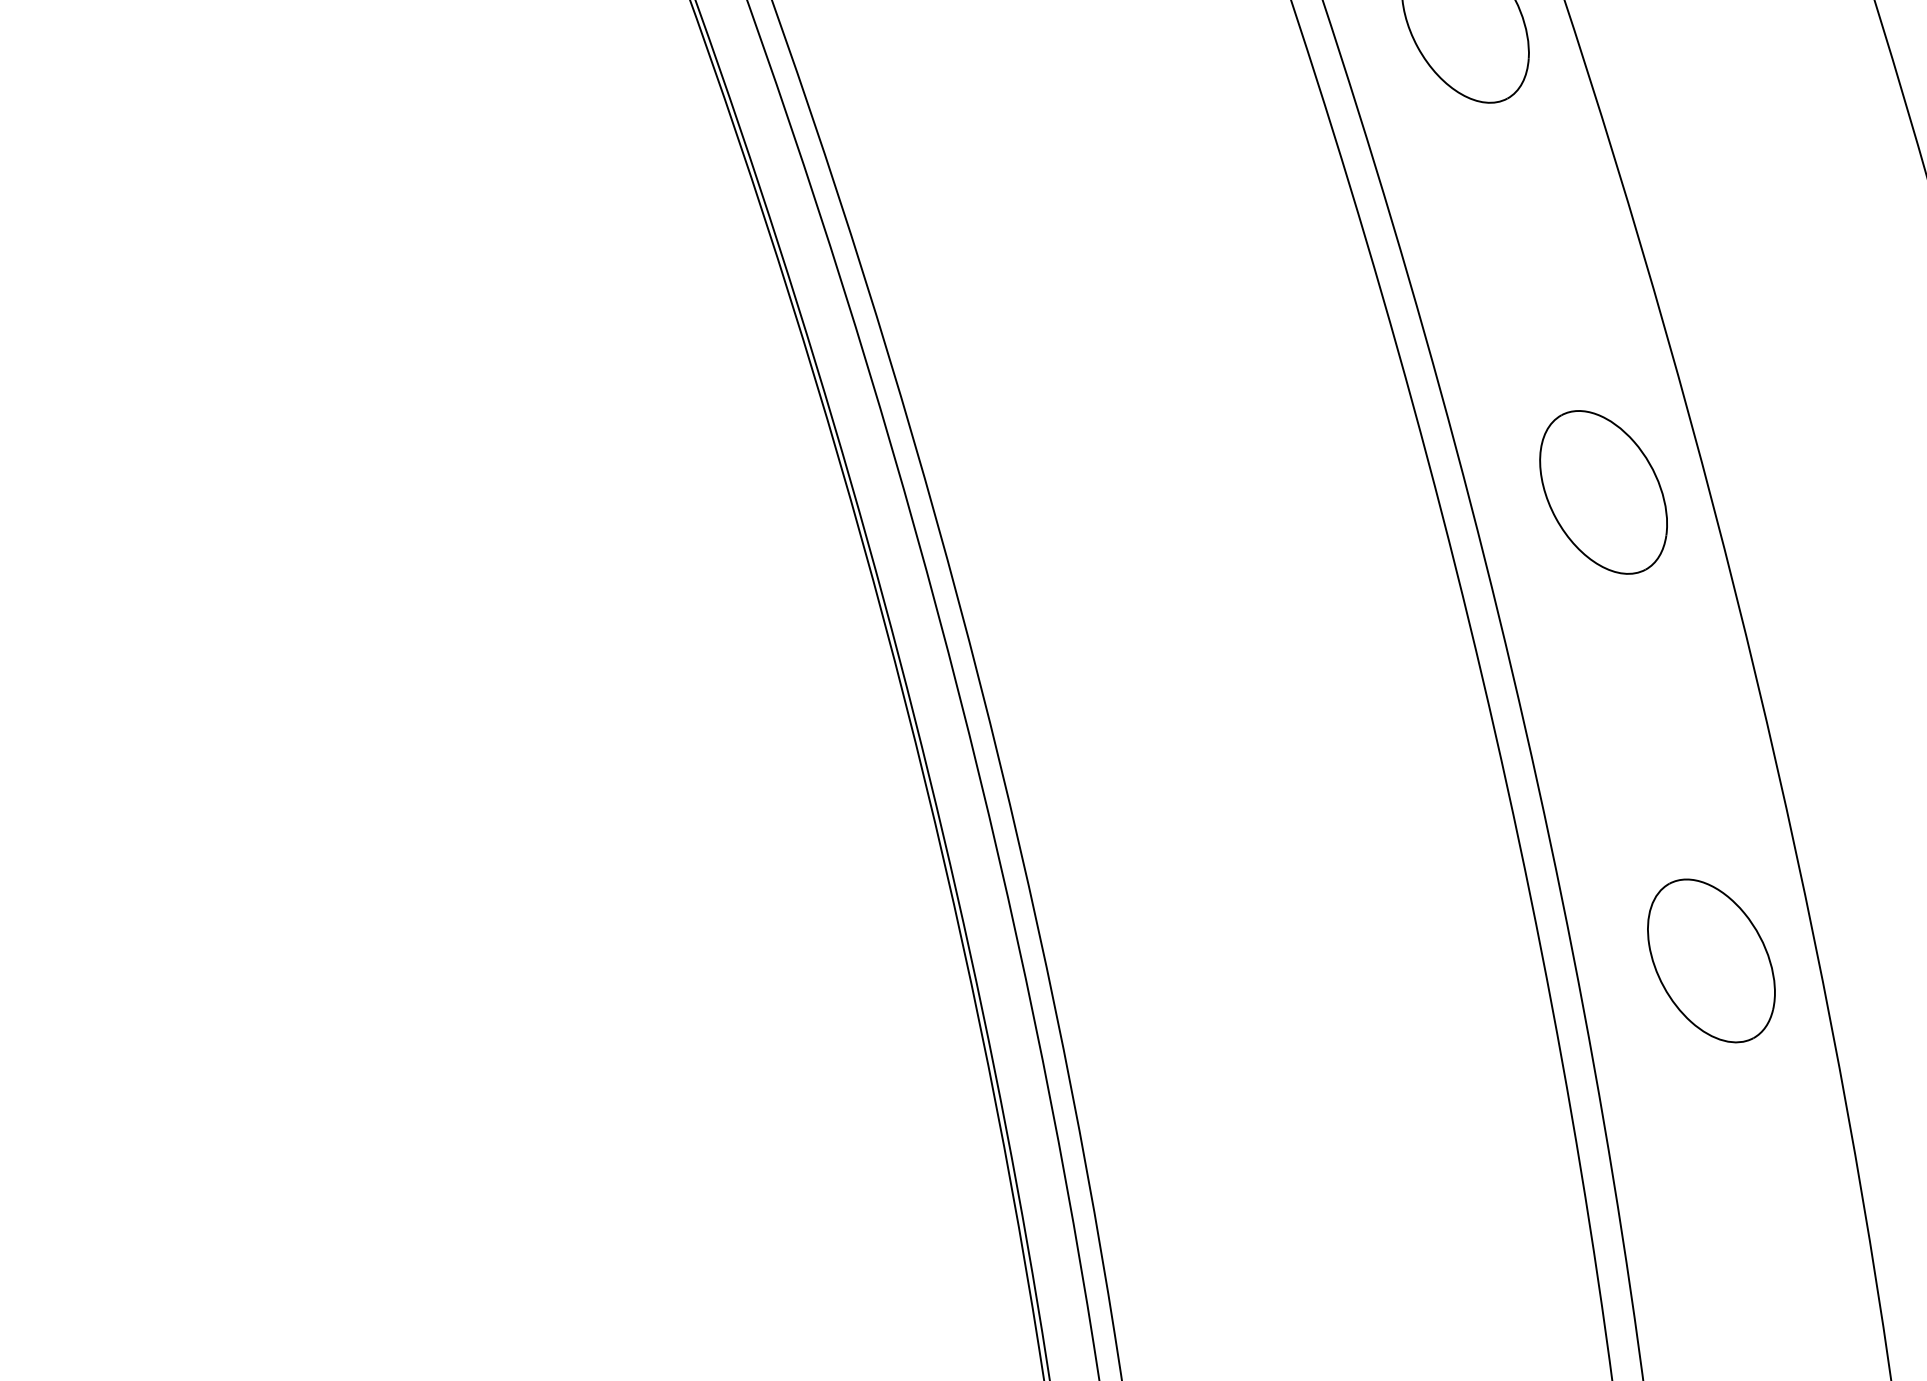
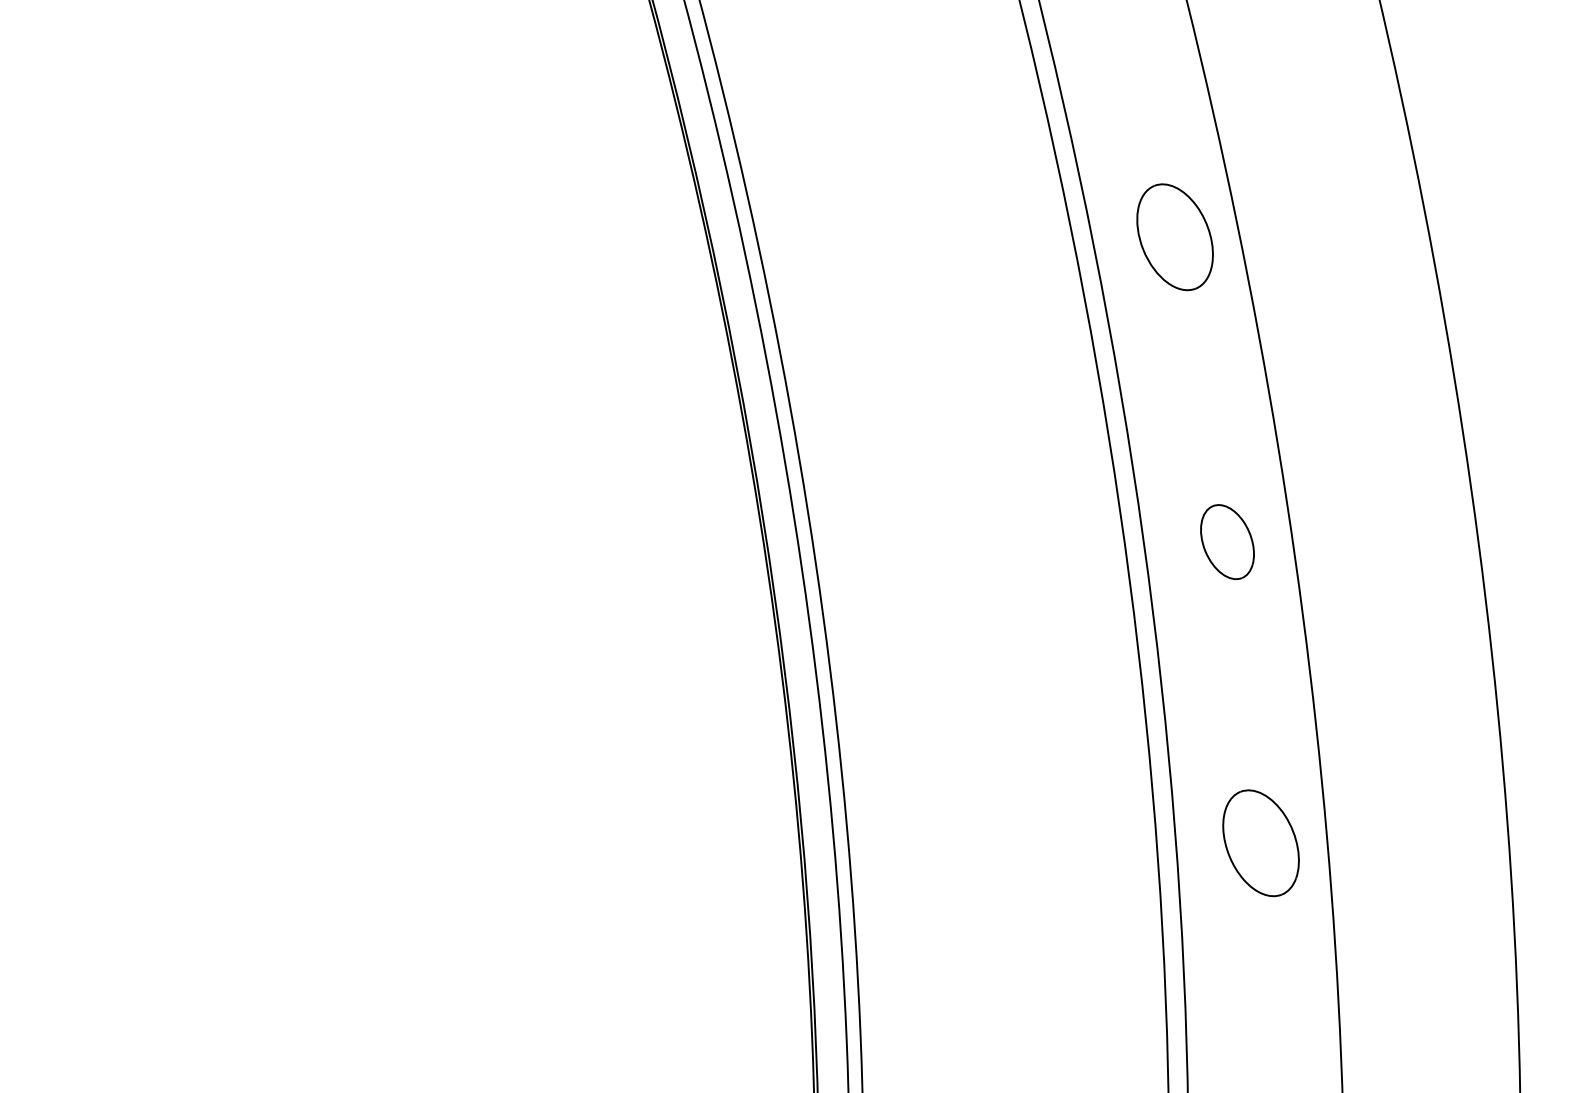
part: (1603, 491) -> (1227, 541), size x0.7

